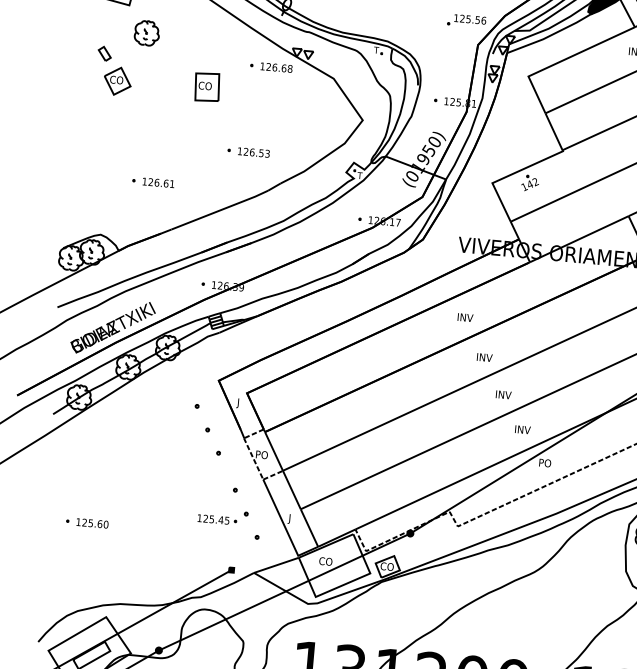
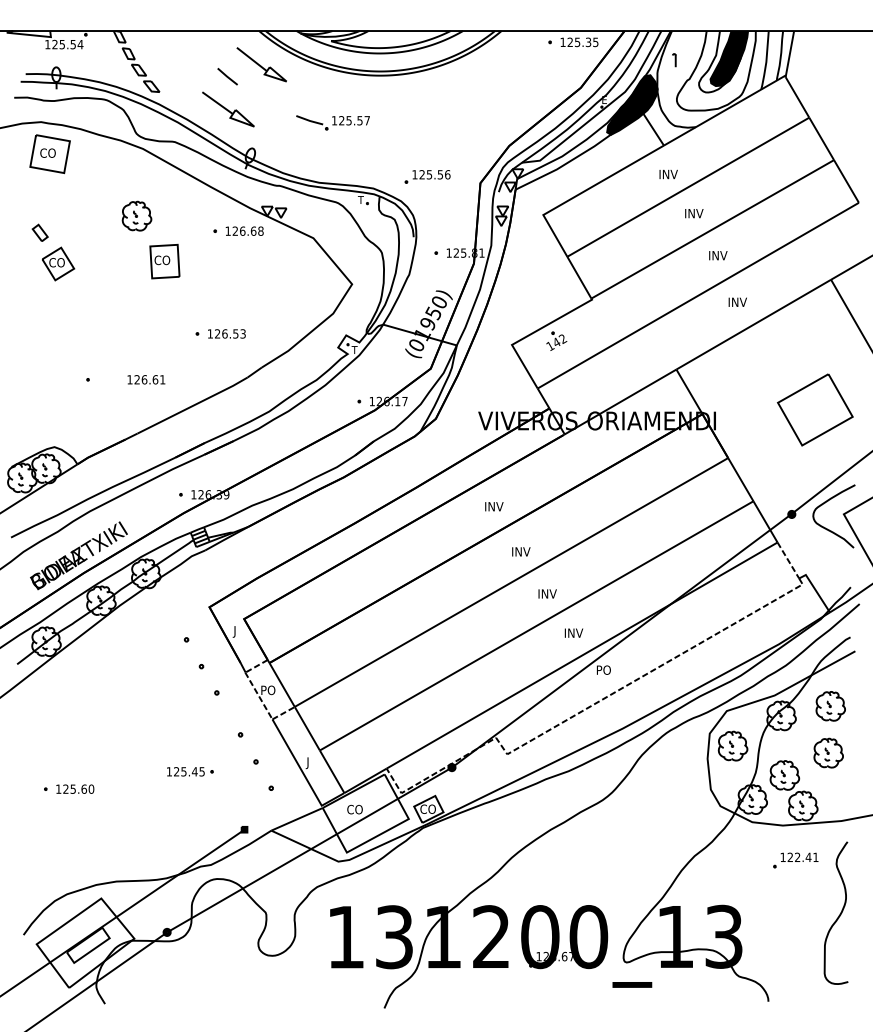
part: (466, 20) -> (427, 176), moved
part: (146, 32) -> (136, 215), moved
text: (158, 182) -> (146, 379), moved
part: (217, 519) -> (190, 771), moved

